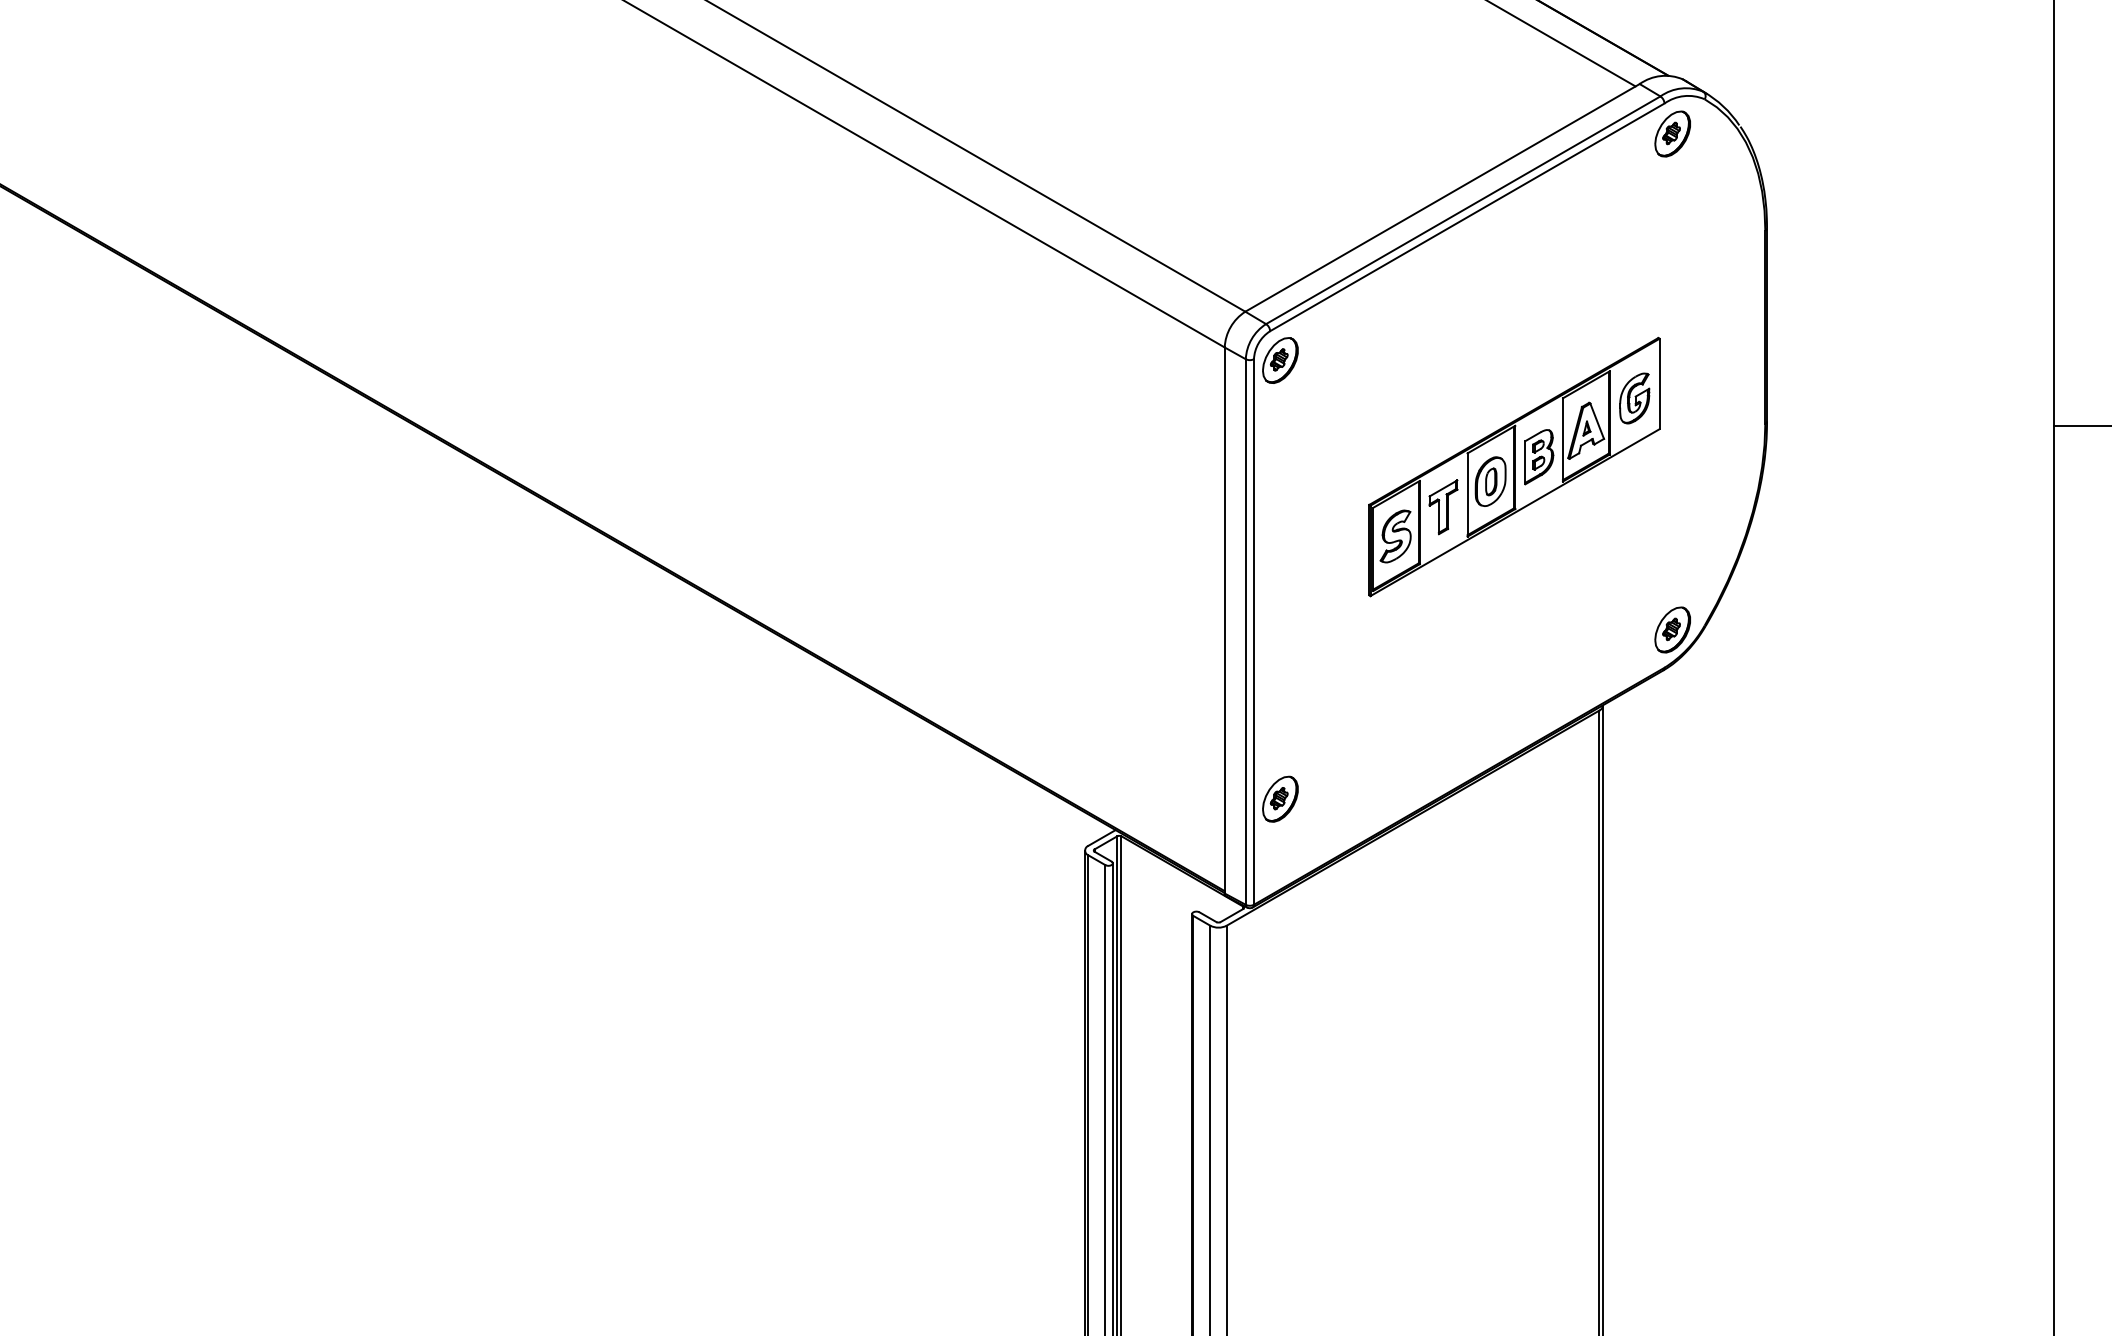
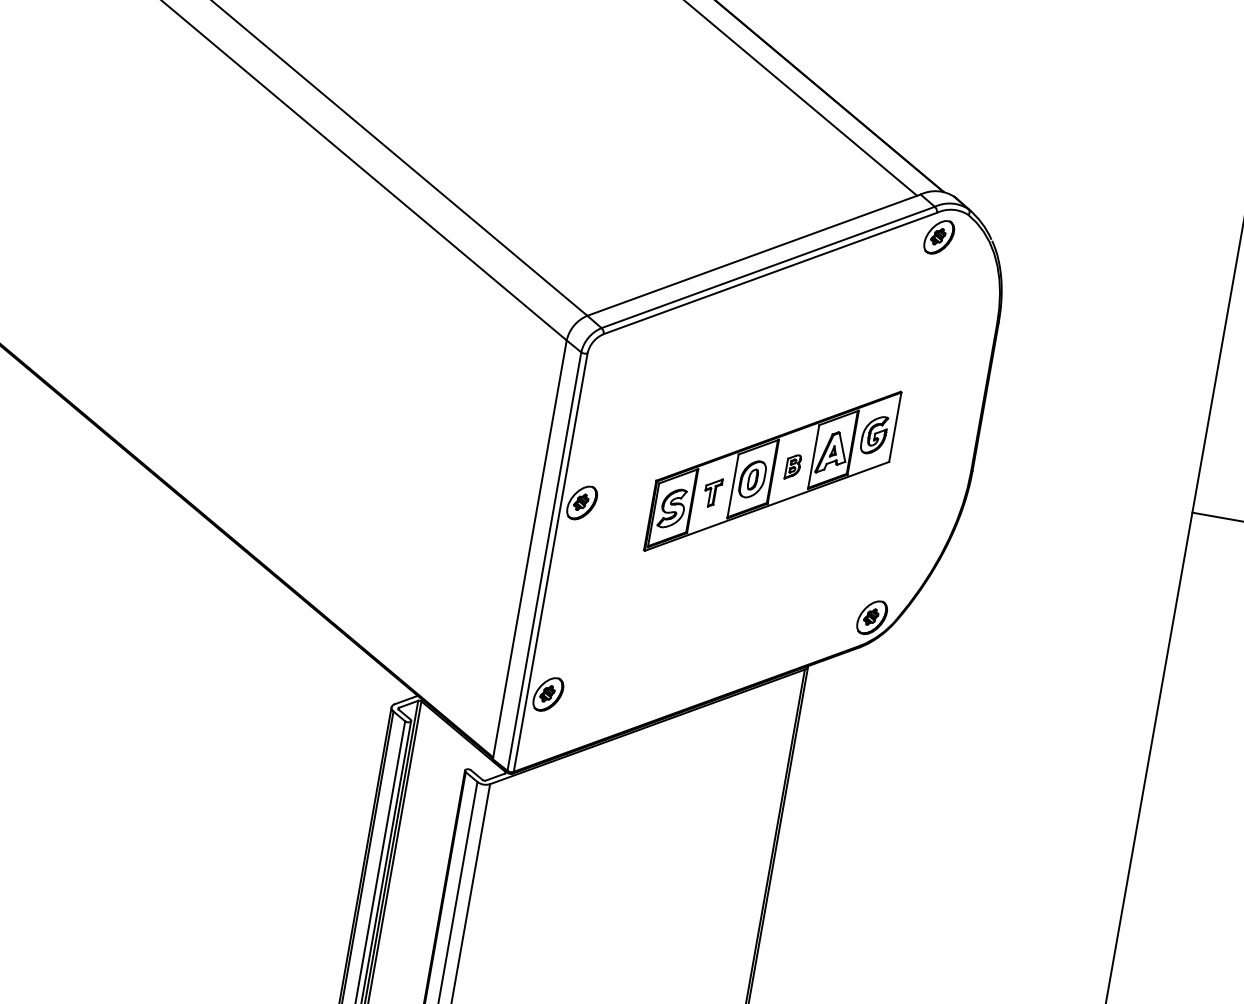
part: (1280, 360) -> (582, 502), moved
part: (1539, 457) -> (793, 467), size x0.6
part: (1443, 507) -> (712, 492), size x0.7

